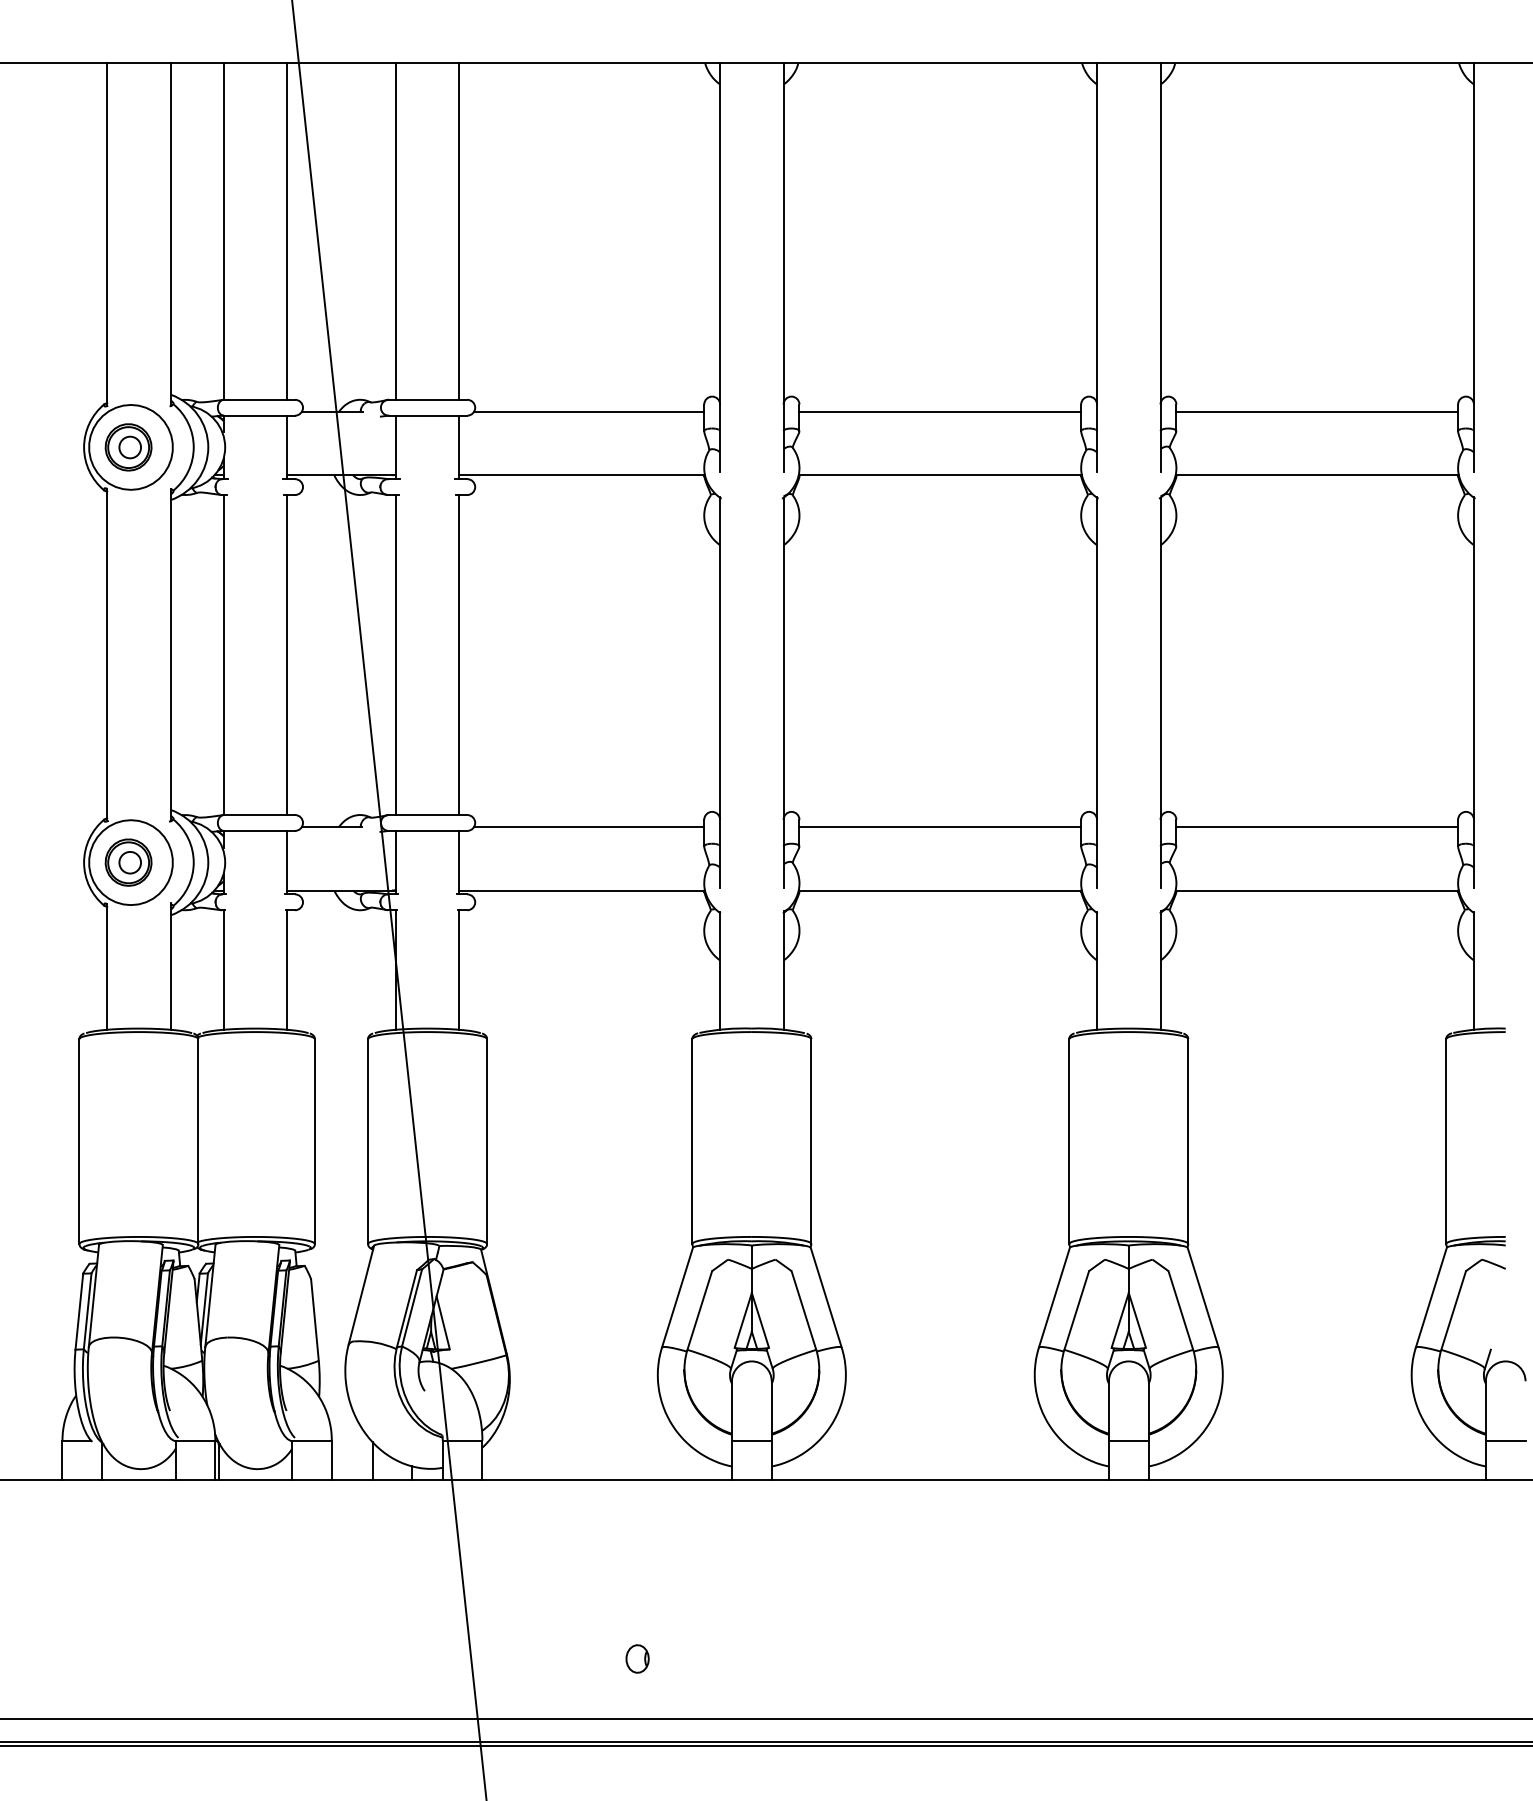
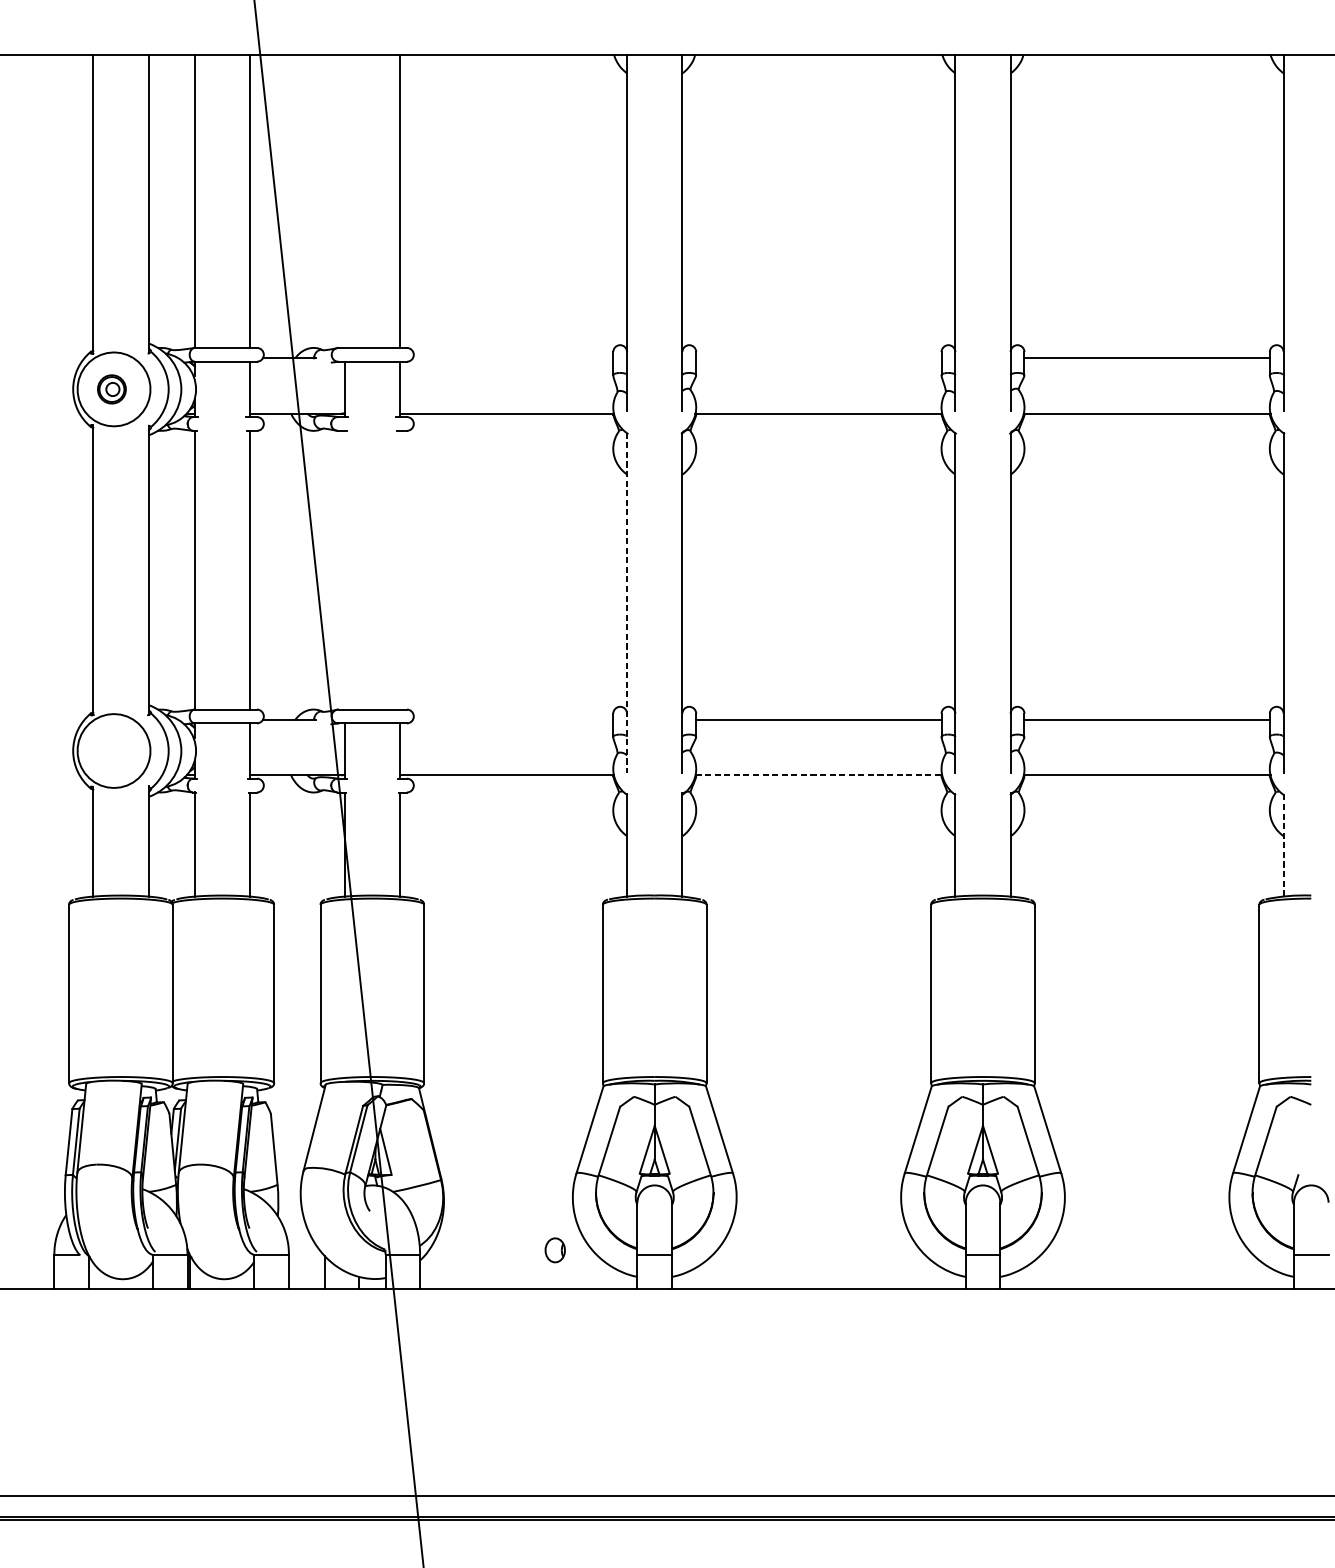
line: (395, 231) -> (344, 201), removed
line: (589, 411) -> (513, 358), removed
line: (940, 411) -> (819, 358), removed
part: (128, 447) -> (111, 389), size x0.7
line: (395, 655) -> (344, 570), removed
line: (459, 655) -> (400, 570), removed
line: (720, 693) -> (627, 603), solid -> dashed
line: (589, 827) -> (513, 720), removed
part: (128, 862) -> (111, 750), removed
line: (940, 890) -> (819, 775), solid -> dashed
line: (1473, 971) -> (1283, 845), solid -> dashed
part: (637, 1658) -> (555, 1249), moved

